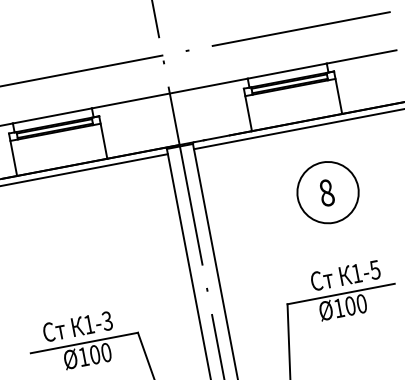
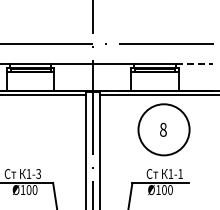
line: (361, 56) -> (194, 63), solid -> dashed
circle: (328, 191) -> (164, 129), size x1.6
text: (375, 270) -> (180, 174), 1-5 -> 1-1

